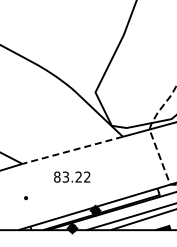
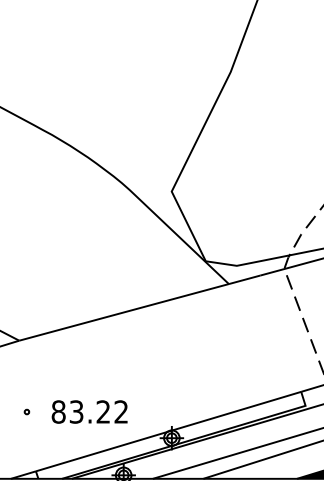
line: (72, 150) -> (123, 312), dashed -> solid
text: (72, 176) -> (90, 410), moved

